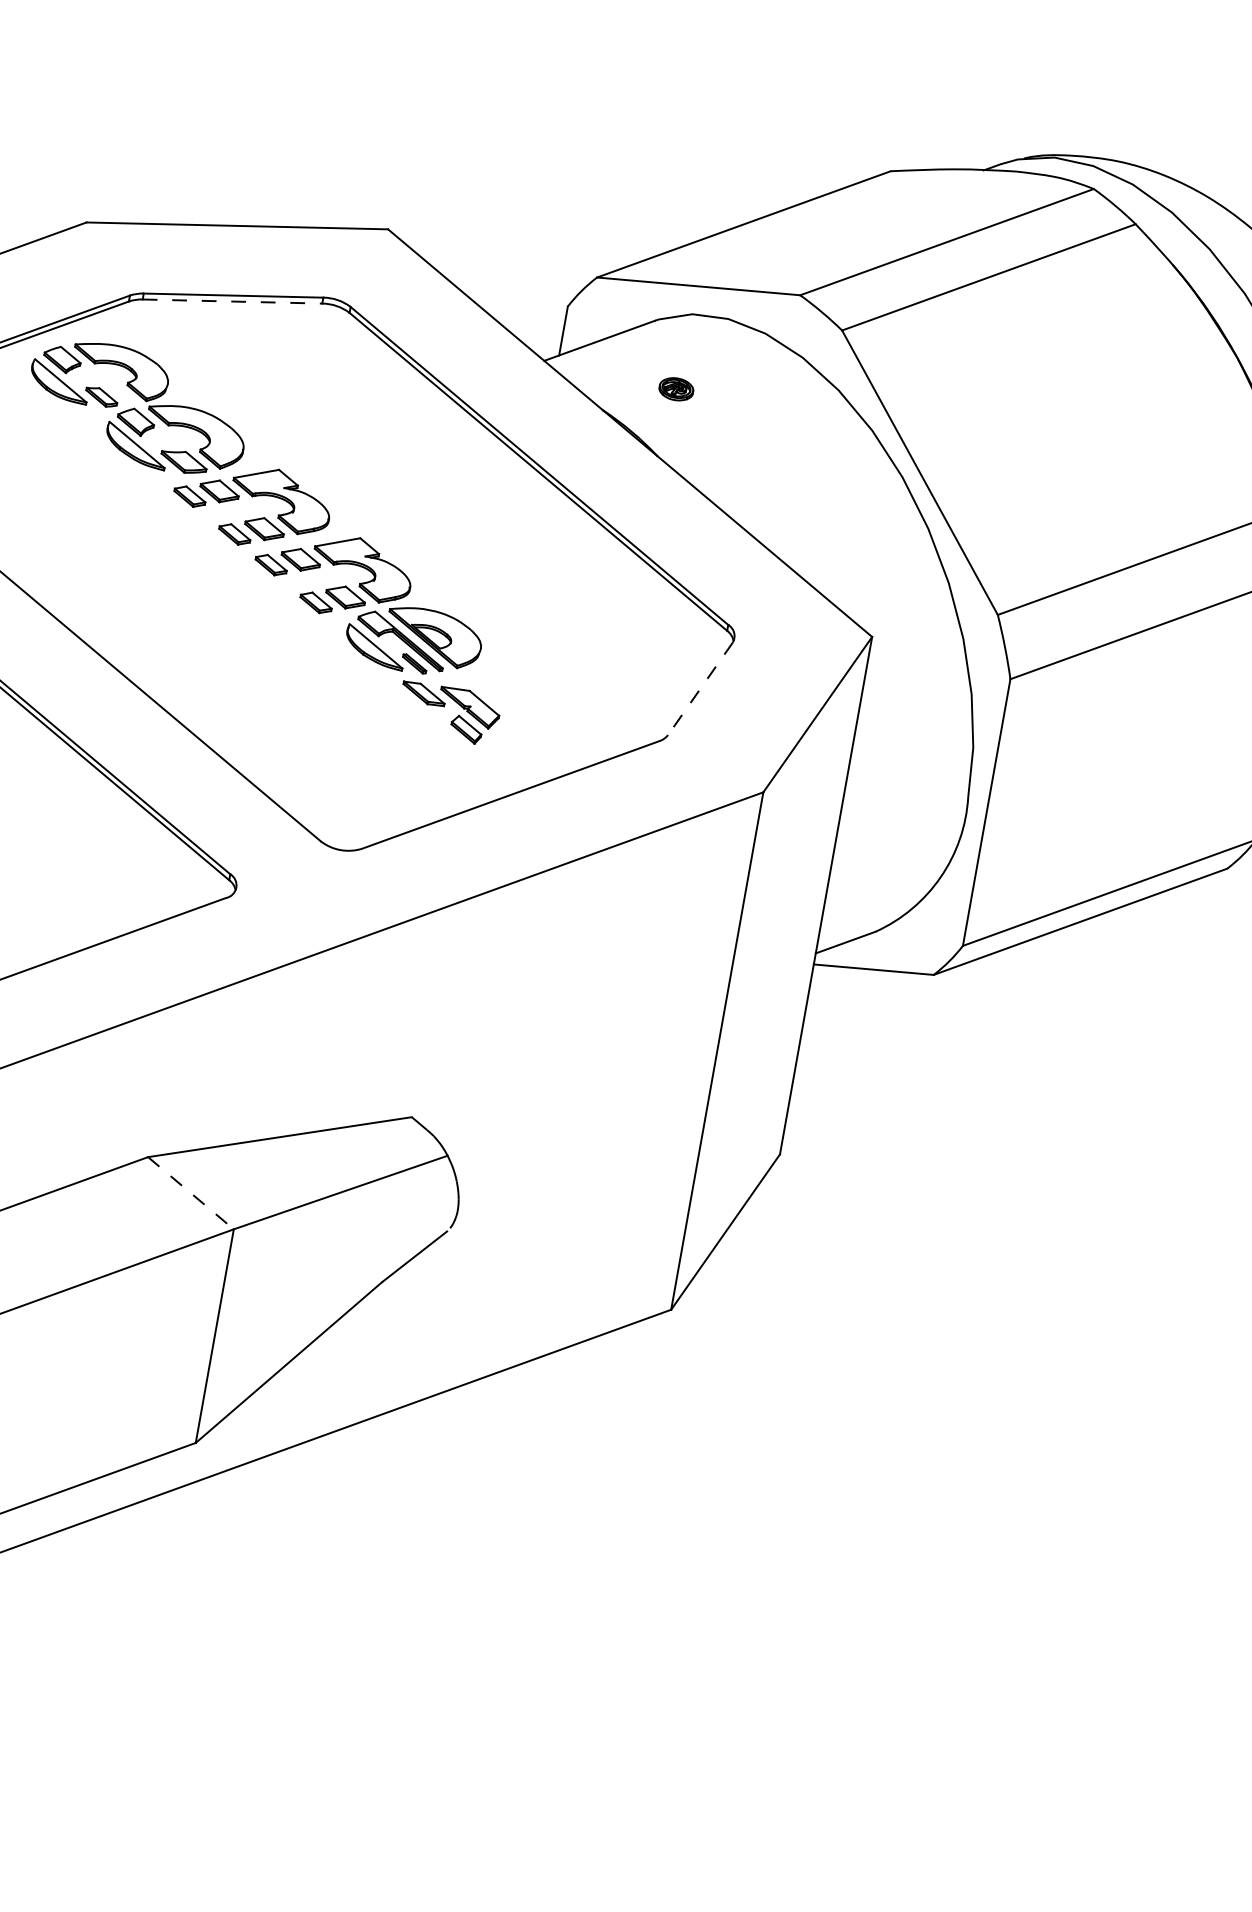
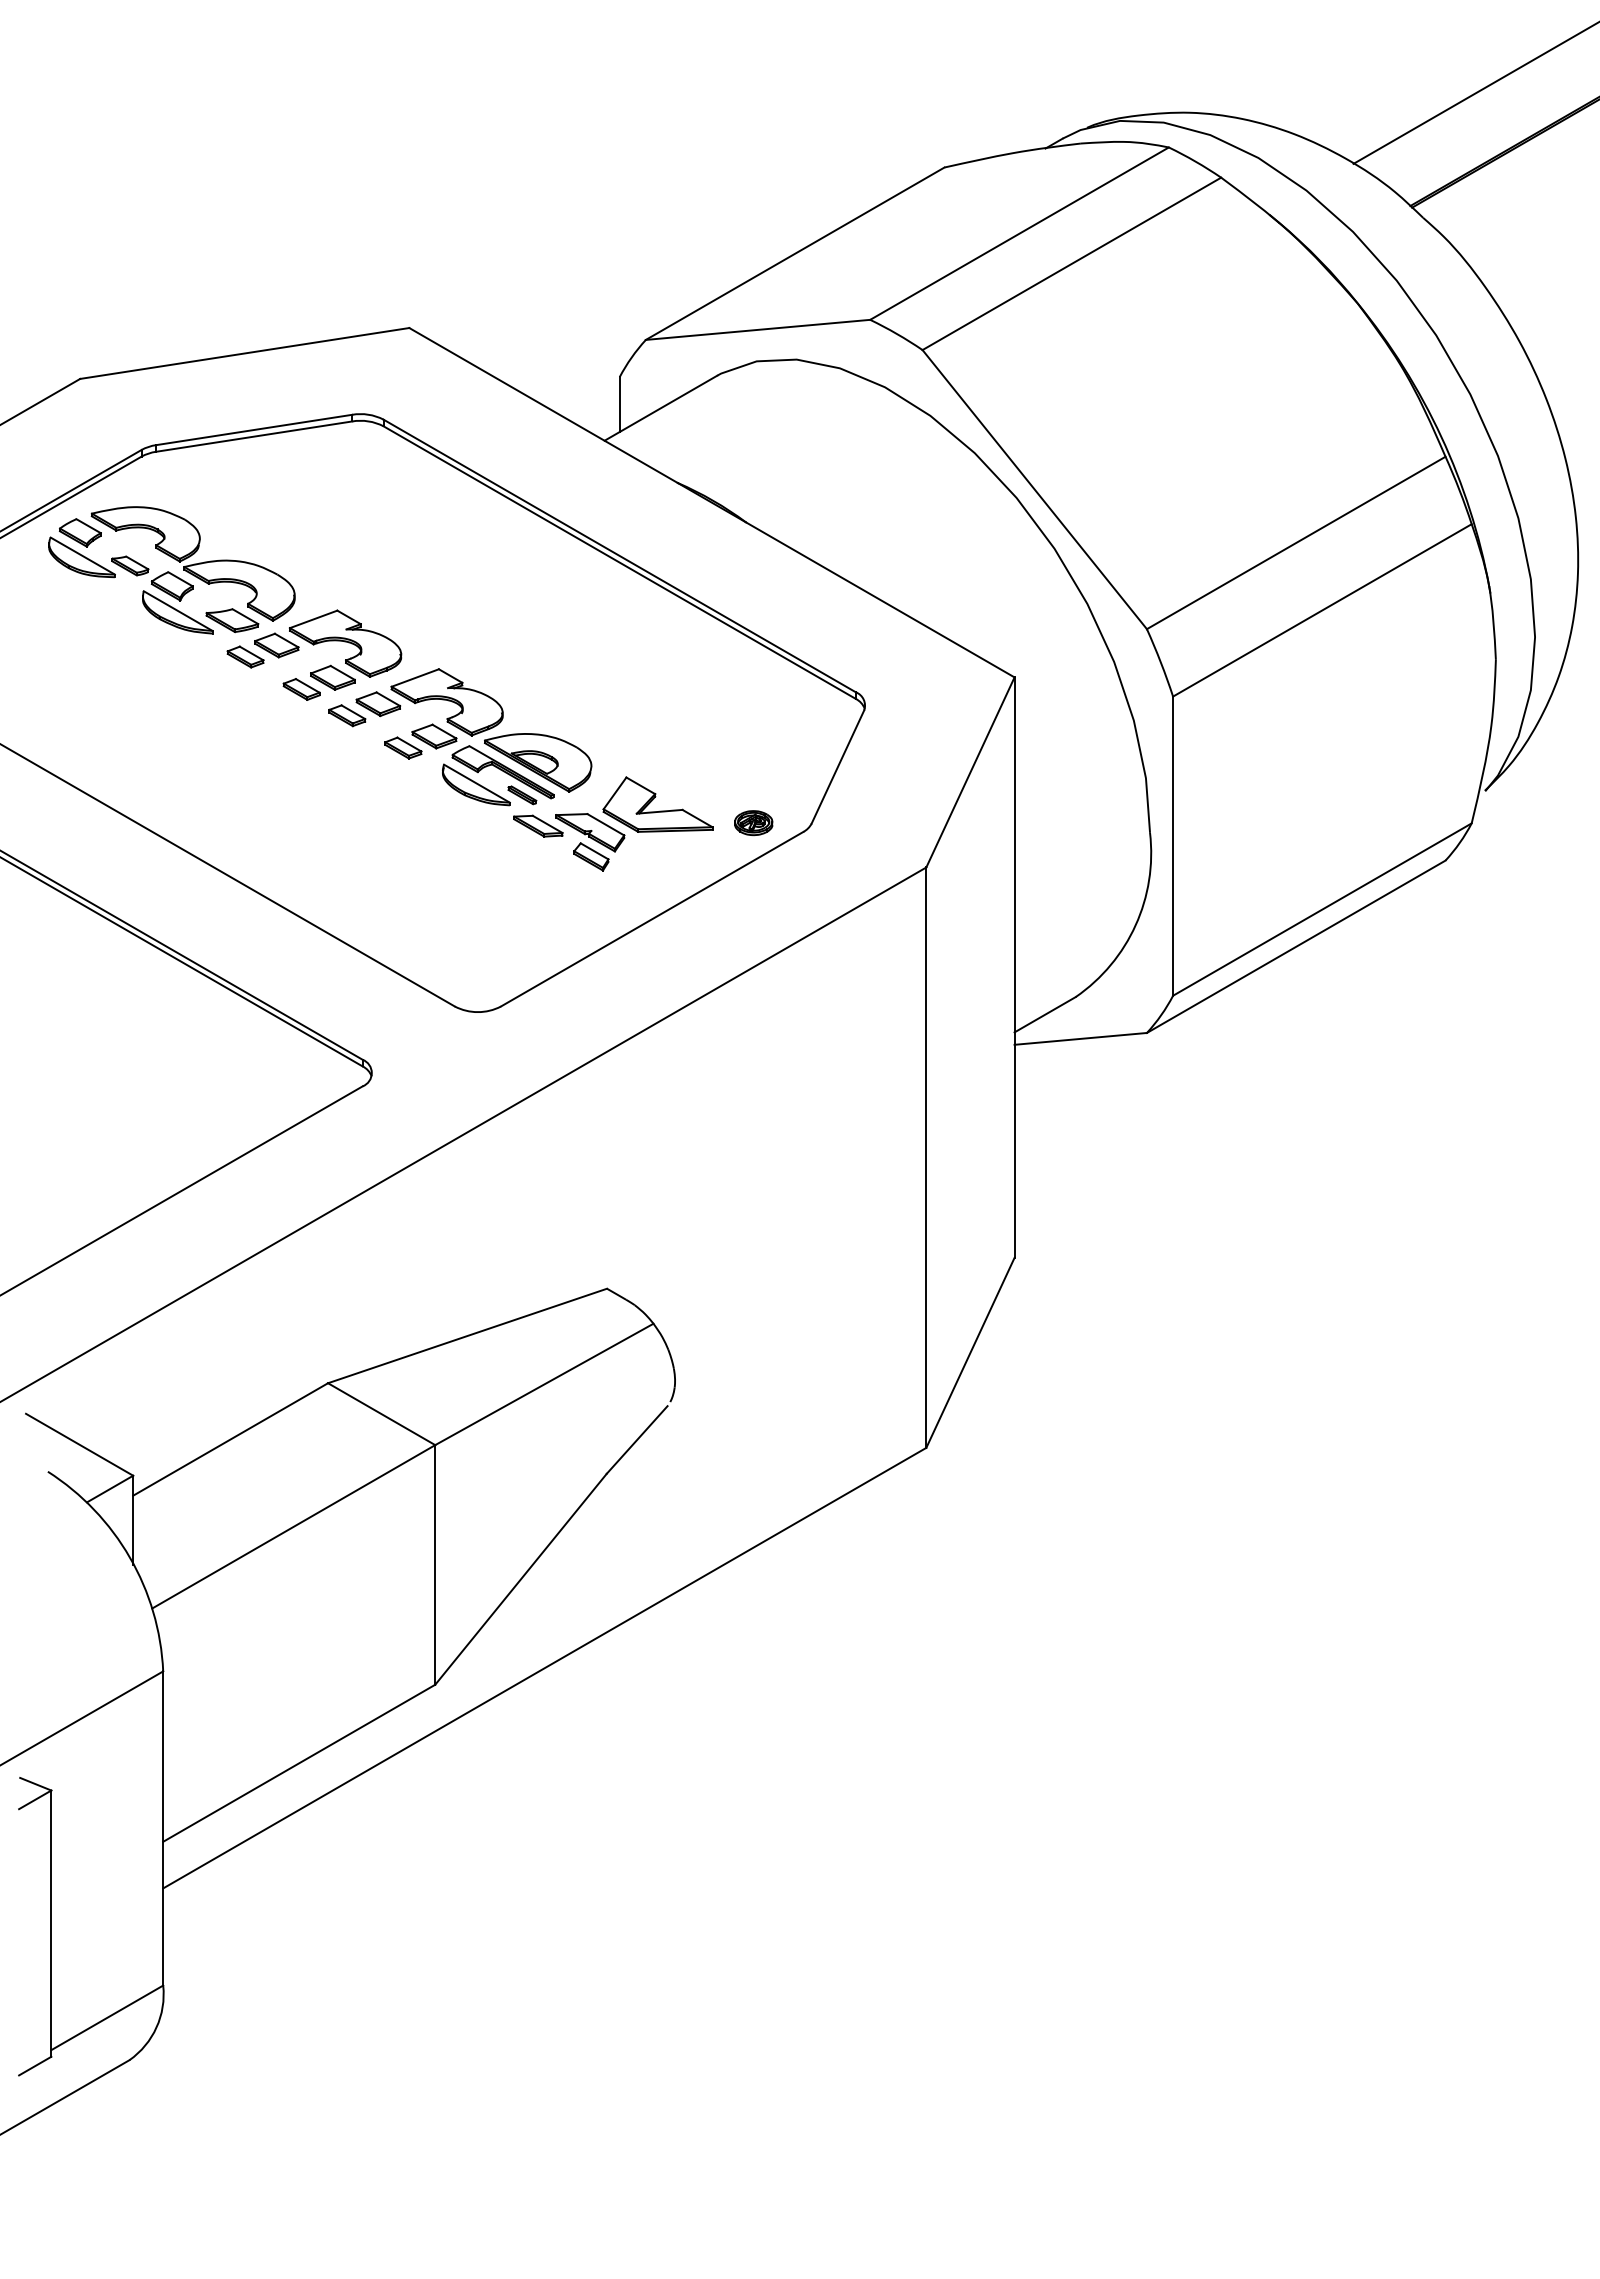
line: (232, 301) -> (254, 436), dashed -> solid
part: (676, 389) -> (753, 823), moved
line: (700, 689) -> (837, 767), dashed -> solid
part: (533, 693) -> (657, 804), added
line: (190, 1193) -> (381, 1414), dashed -> solid

